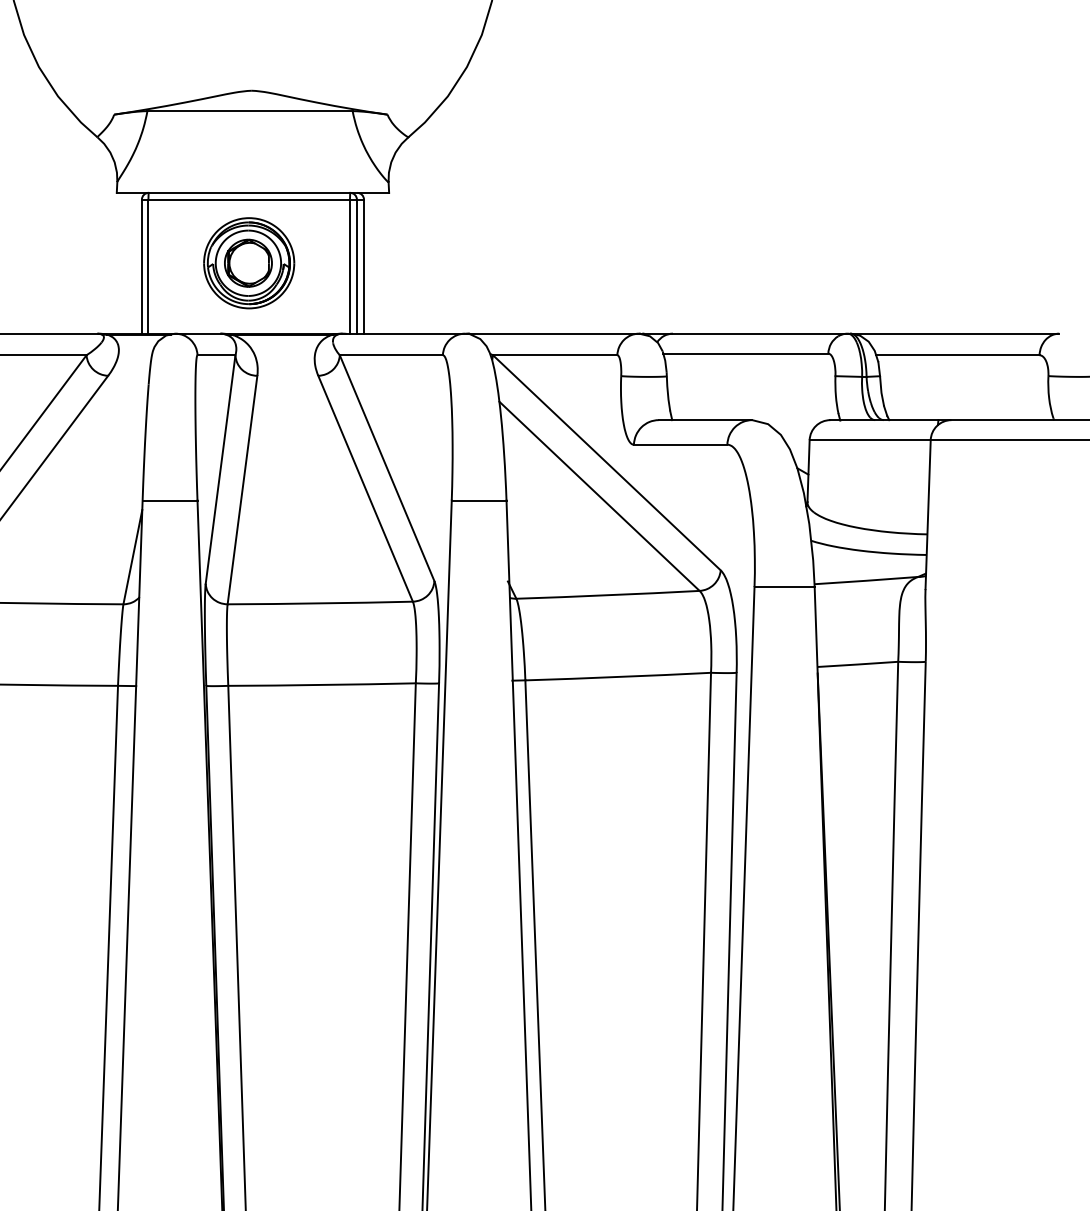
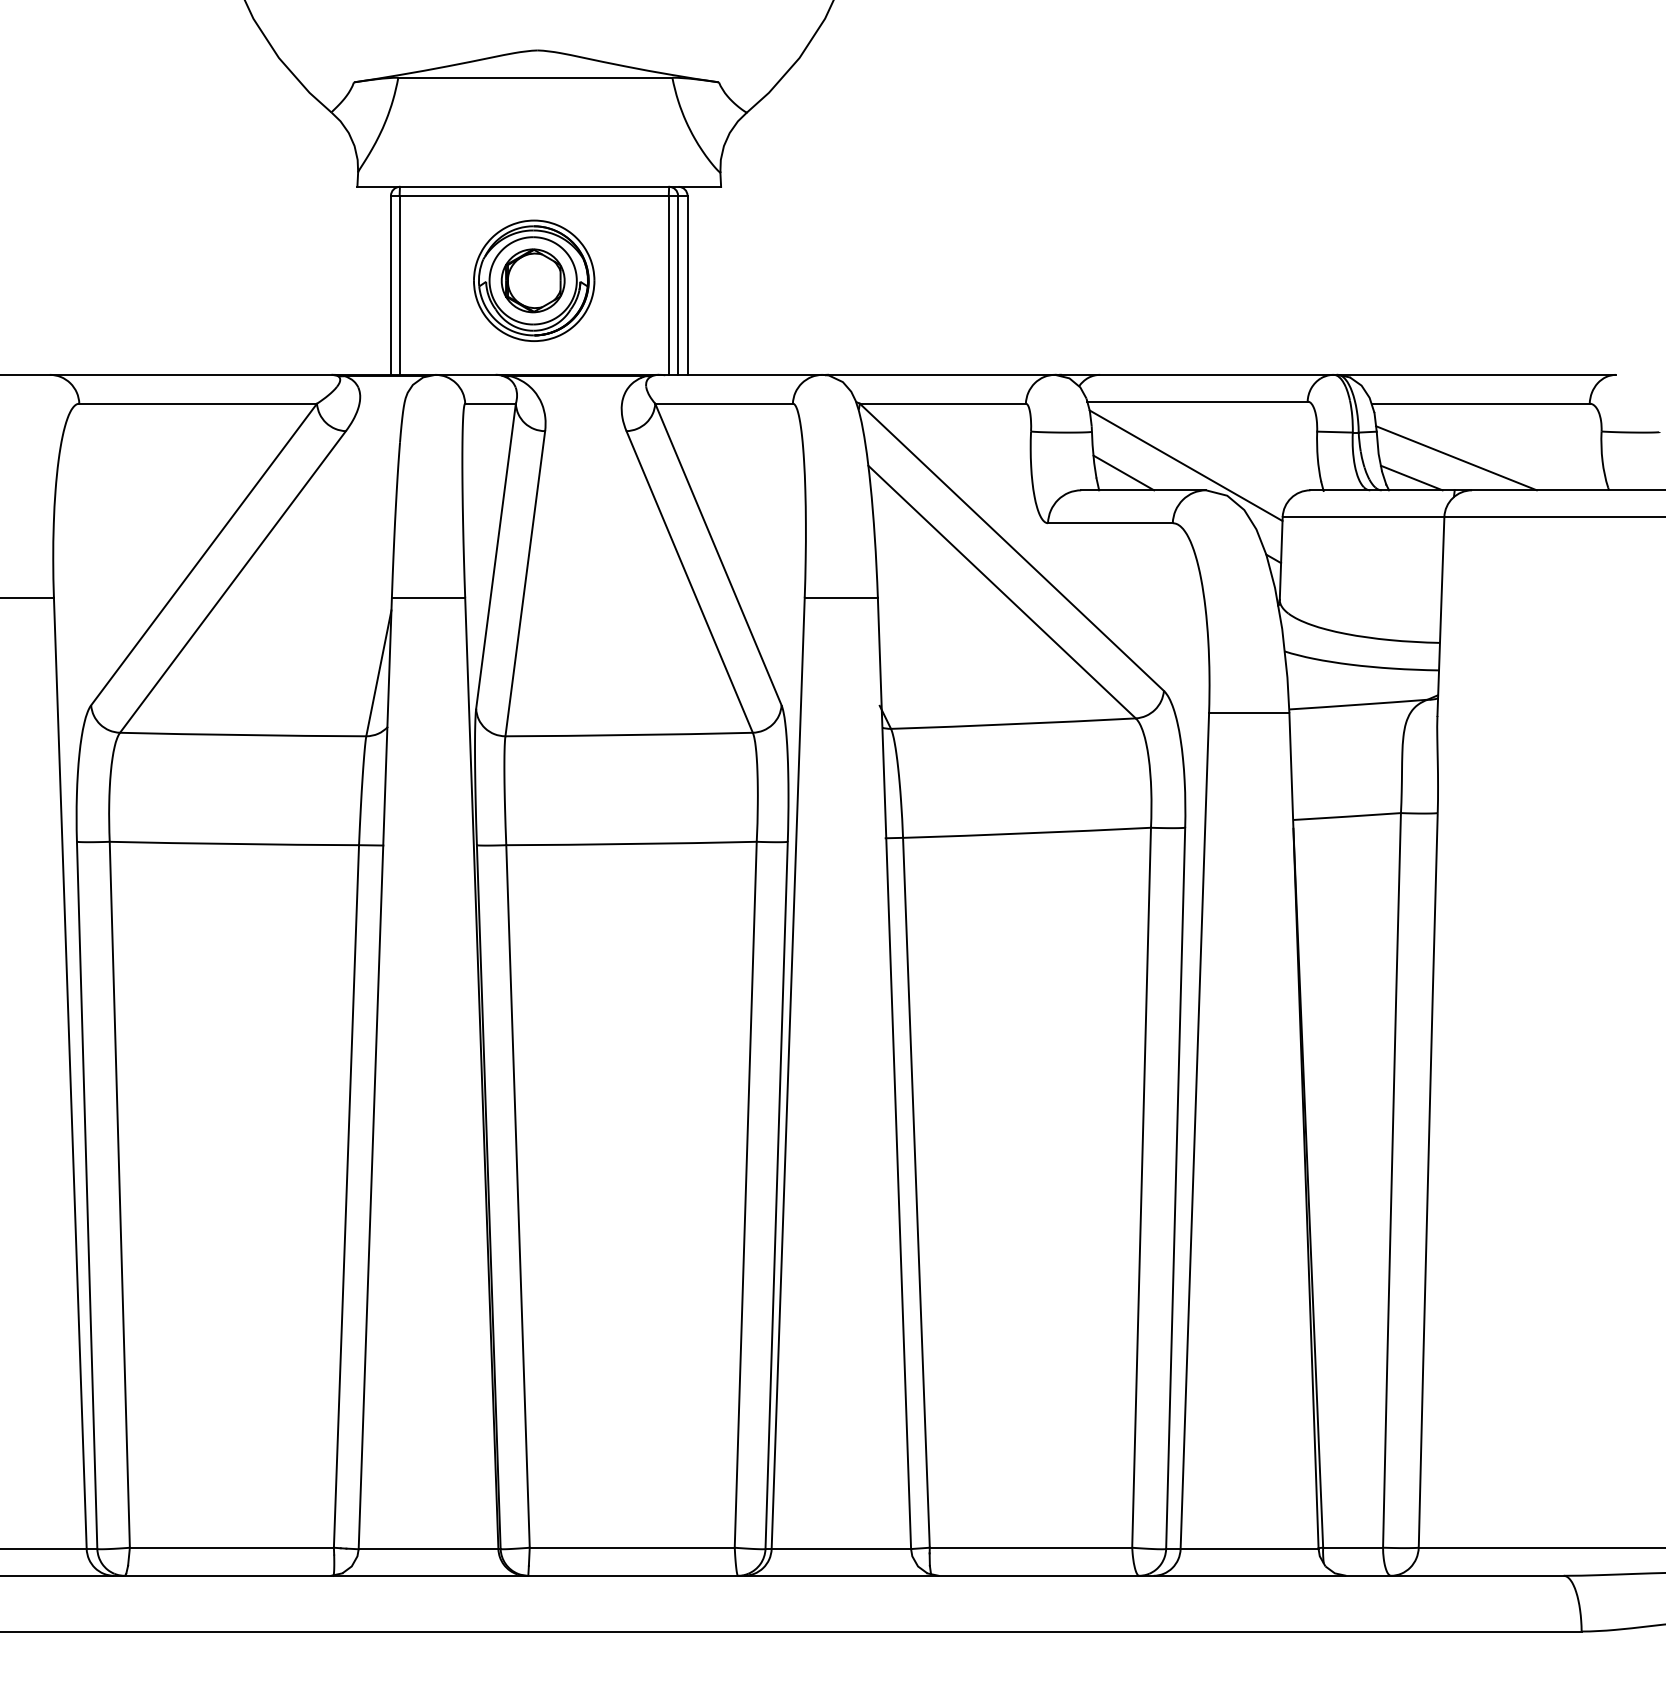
line: (939, 396) -> (1456, 458), added
line: (736, 401) -> (1185, 465), added
line: (690, 406) -> (1123, 472), added
line: (906, 410) -> (1411, 477), added

